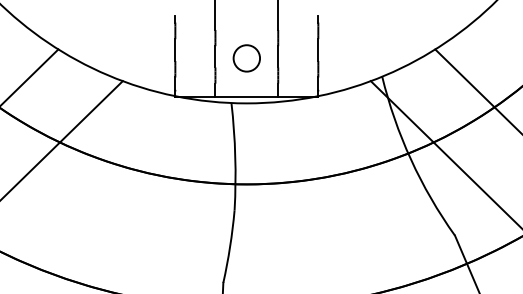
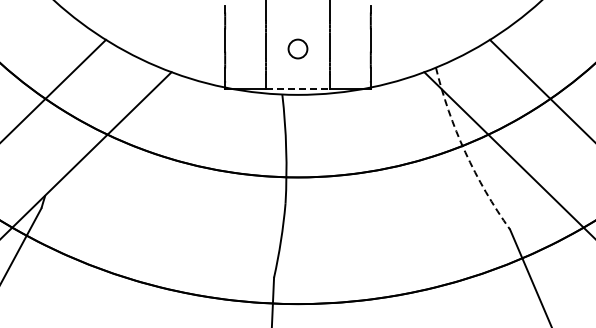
circle: (246, 57) -> (297, 48), size x0.7
line: (246, 97) -> (297, 88), solid -> dashed
arc: (411, 159) -> (465, 152), solid -> dashed

